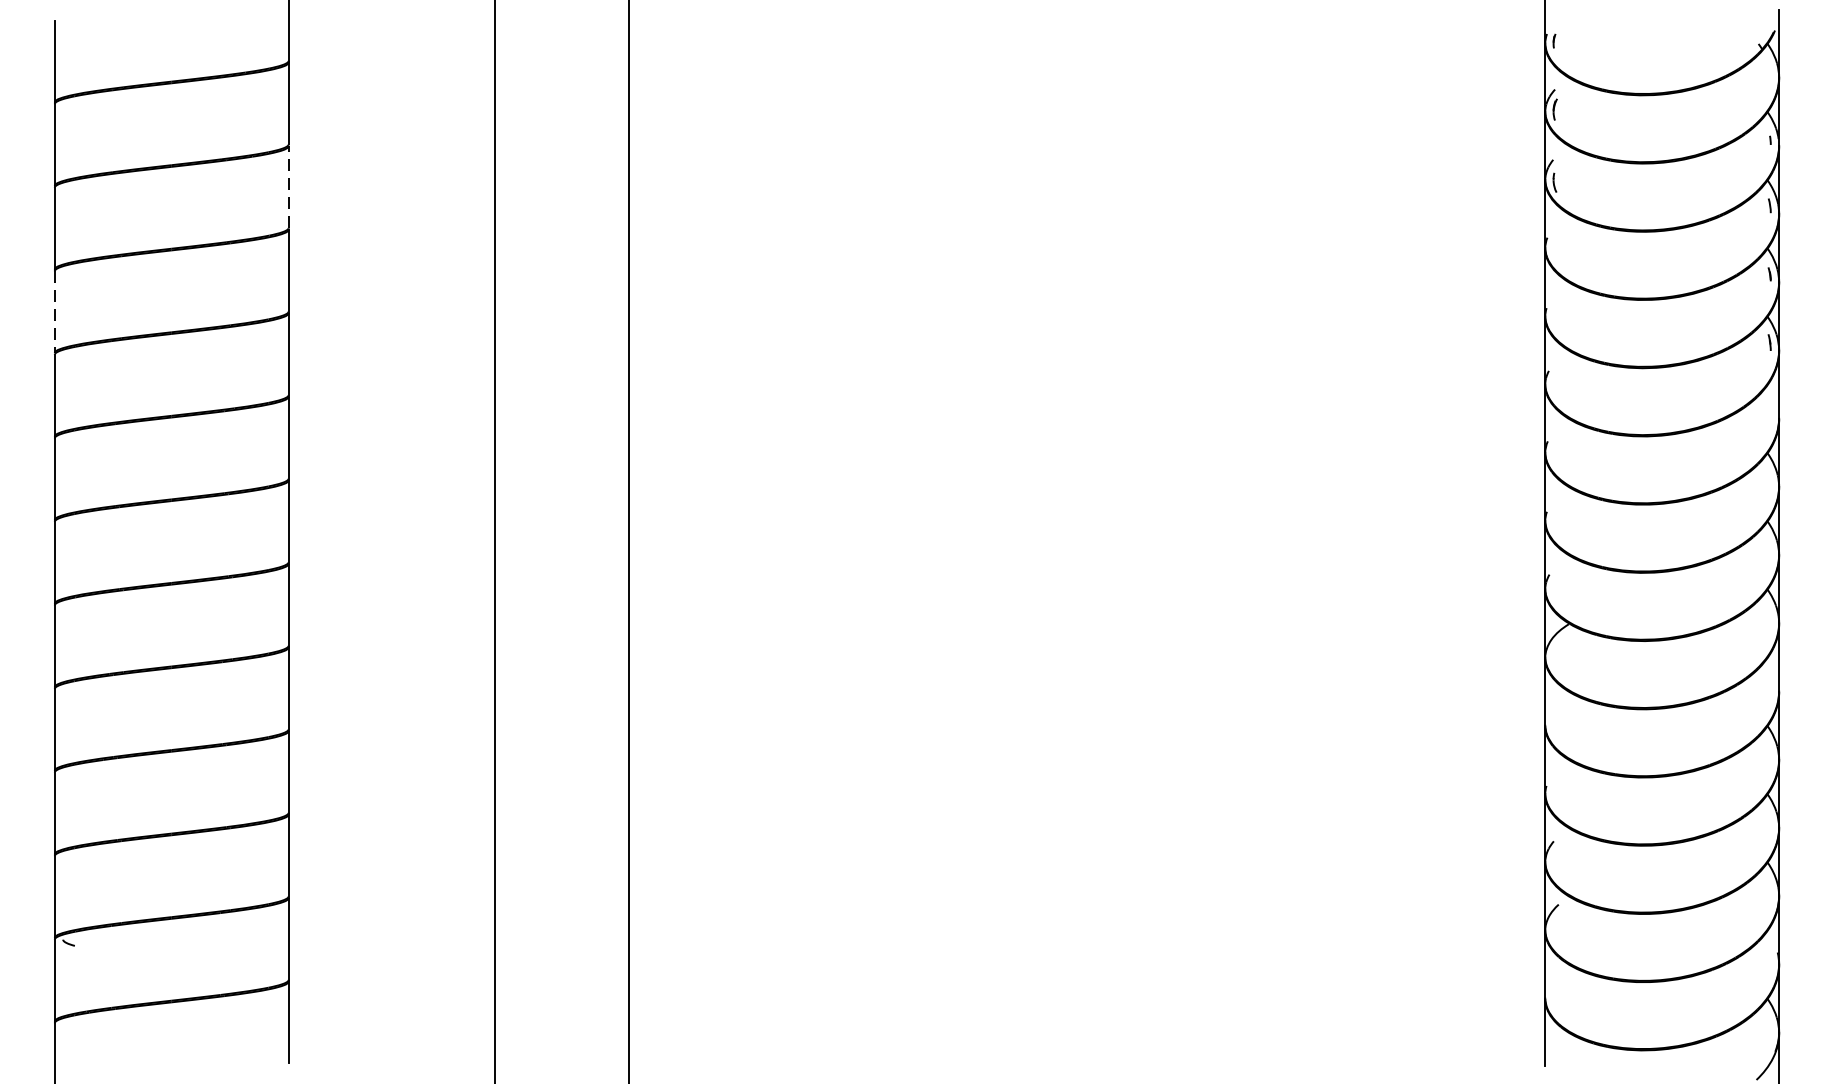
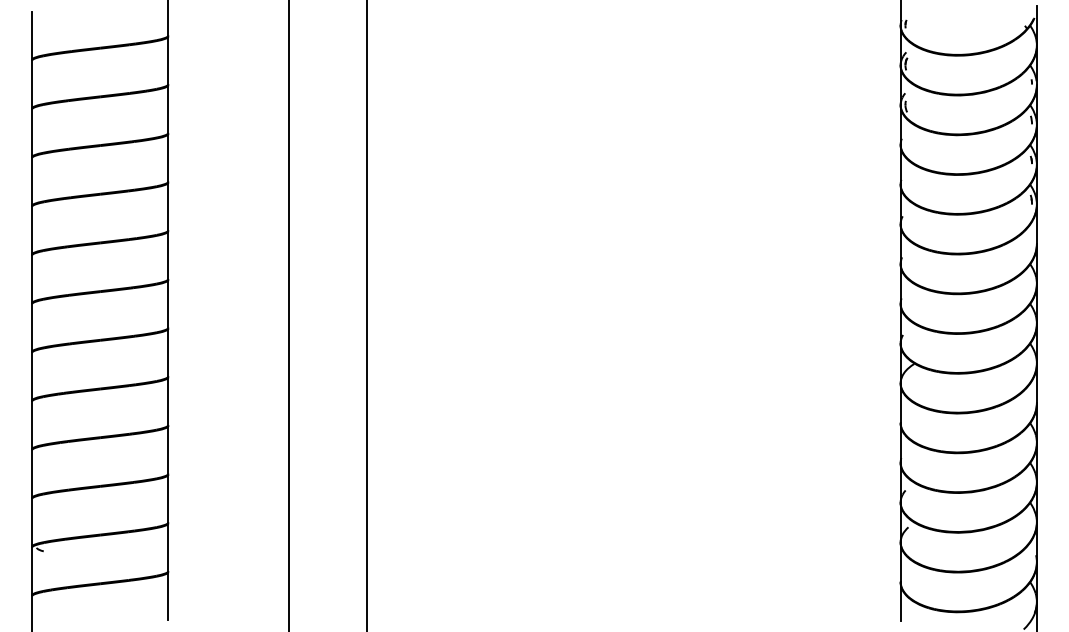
line: (288, 187) -> (168, 109), dashed -> solid
line: (55, 312) -> (32, 182), dashed -> solid

